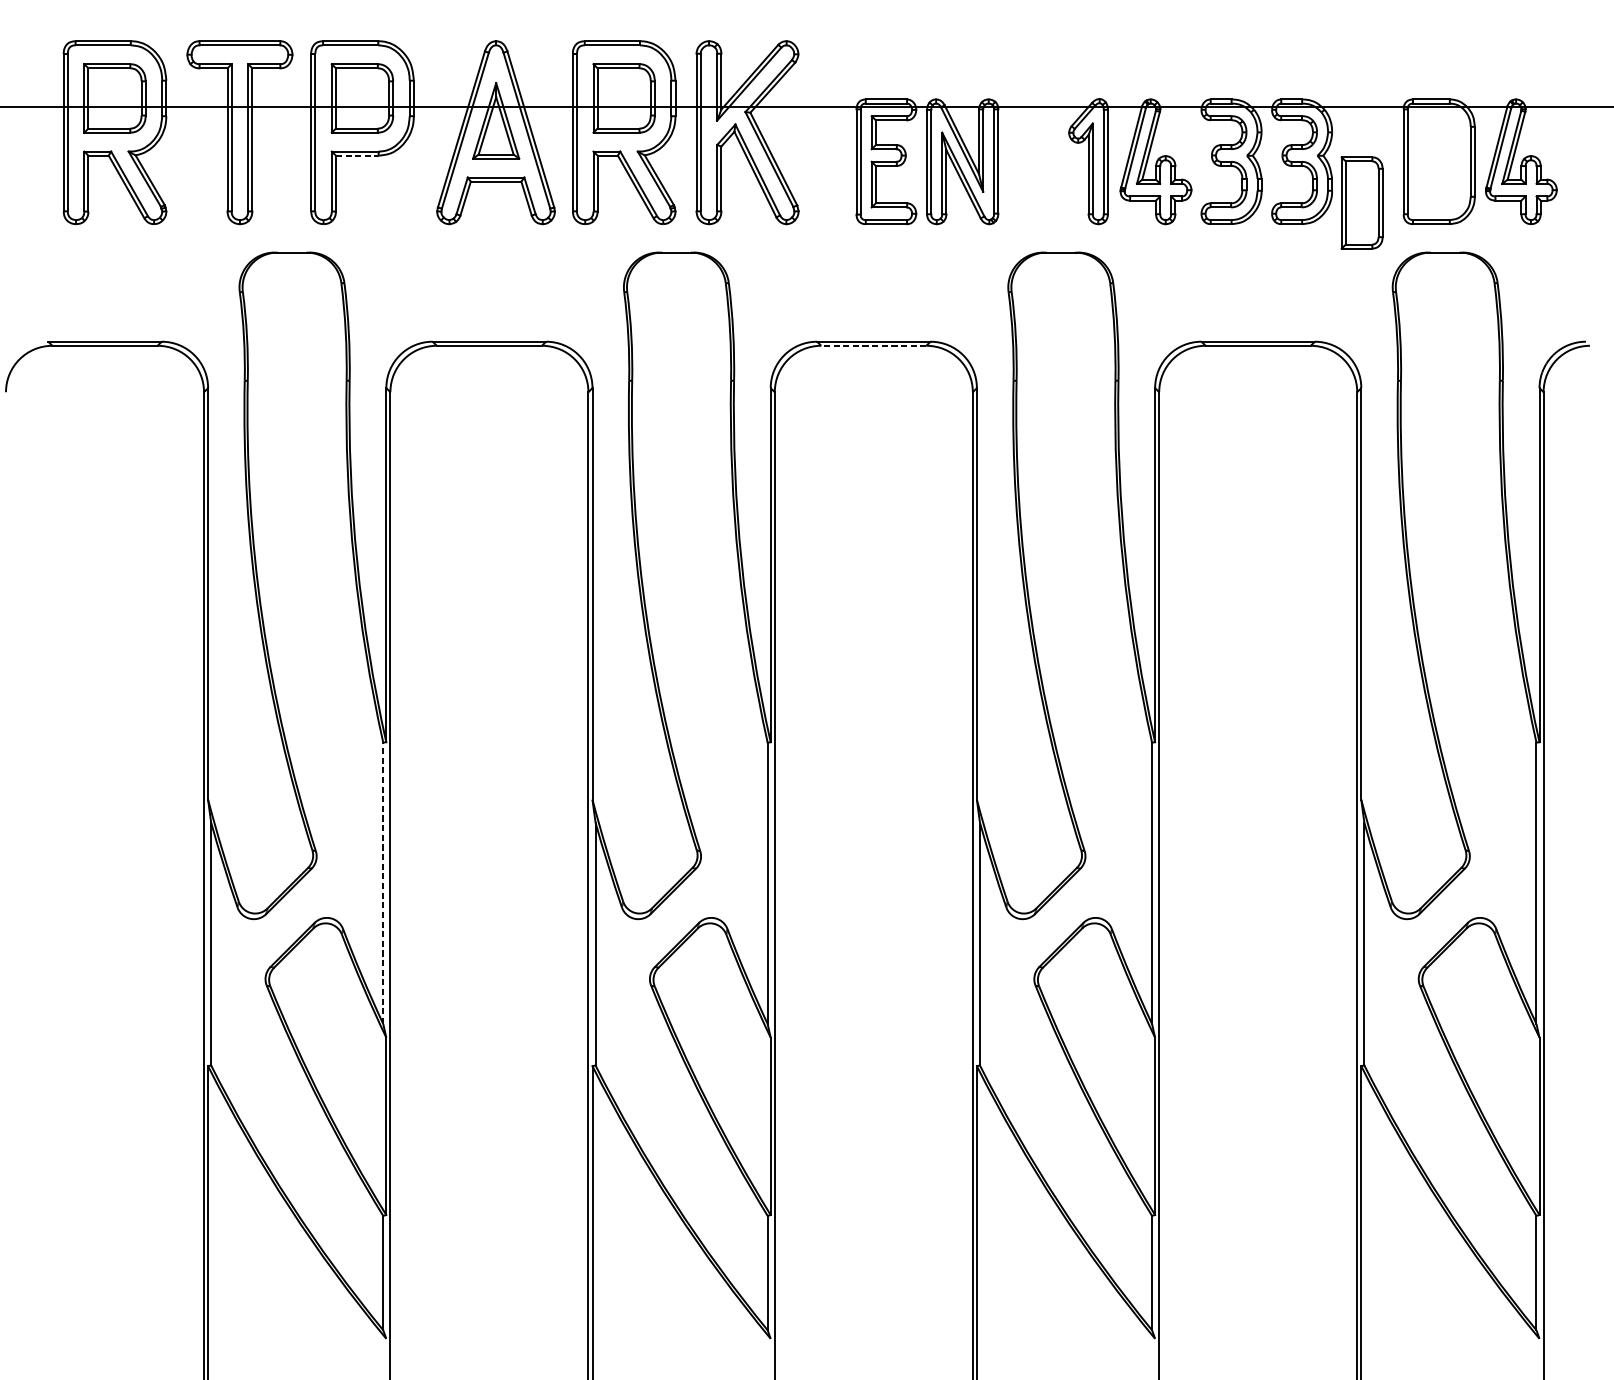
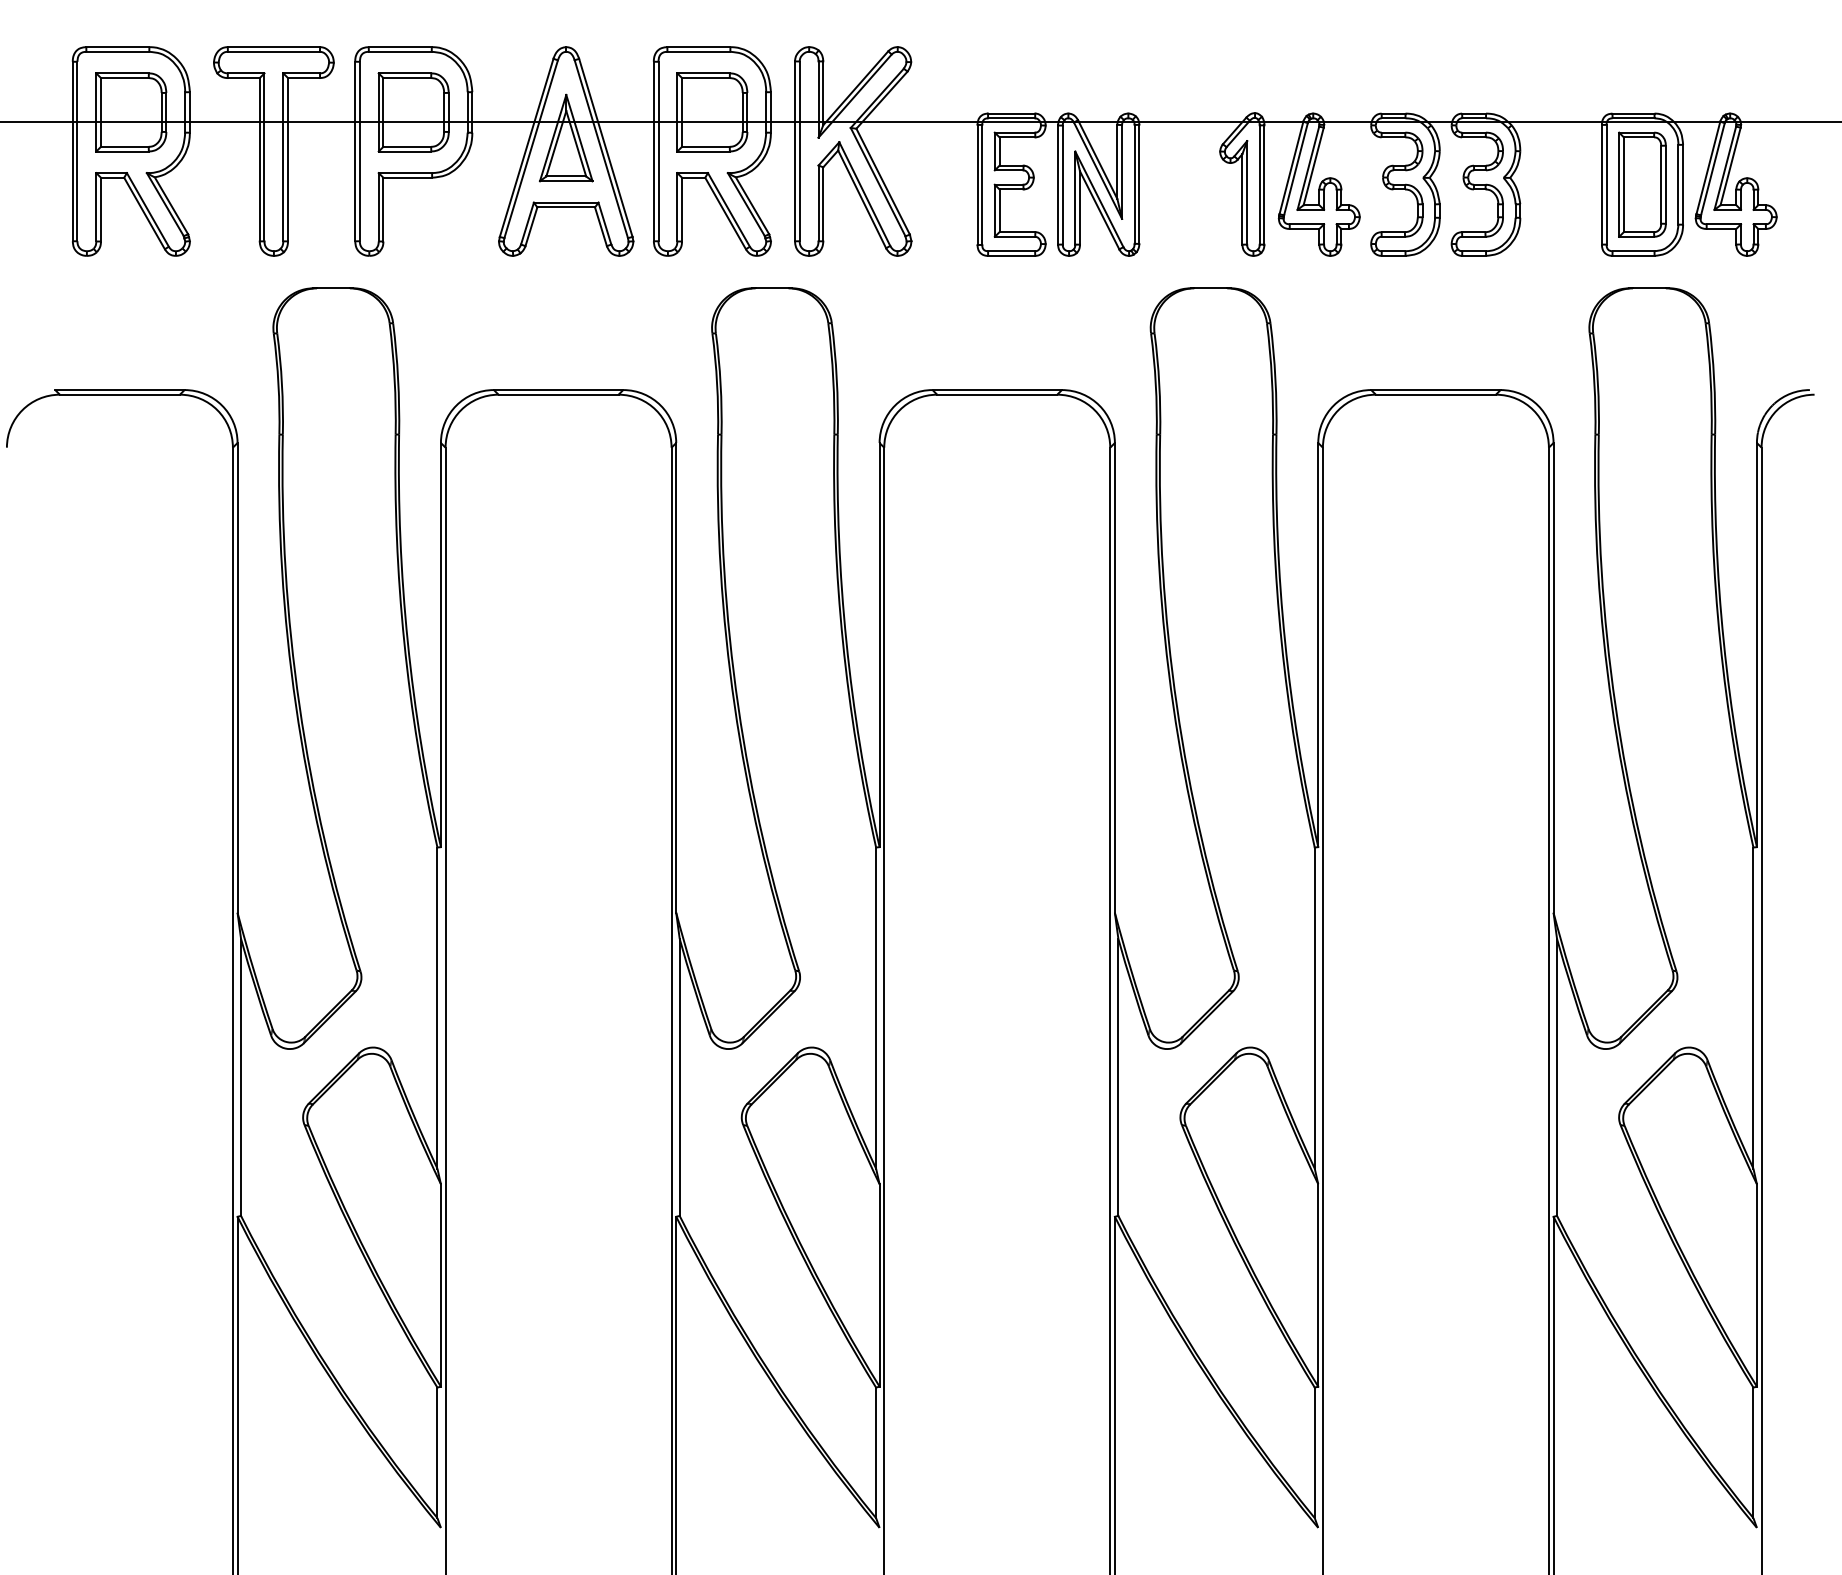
line: (357, 155) -> (408, 177), dashed -> solid
part: (1362, 202) -> (1642, 184), moved
line: (873, 345) -> (996, 394), dashed -> solid
line: (383, 883) -> (437, 1008), dashed -> solid

